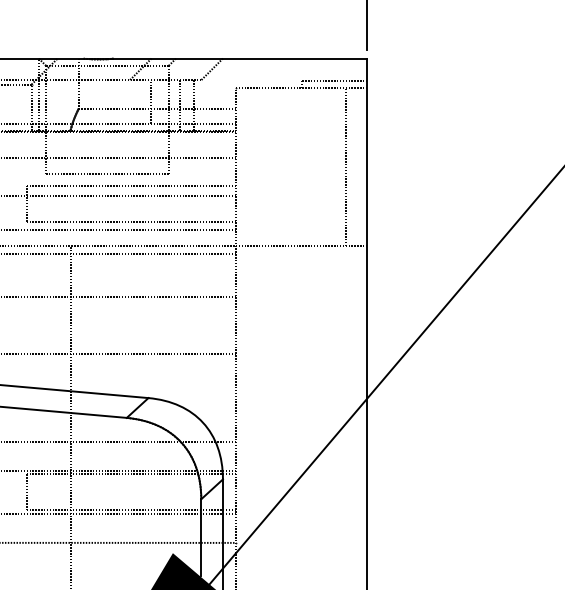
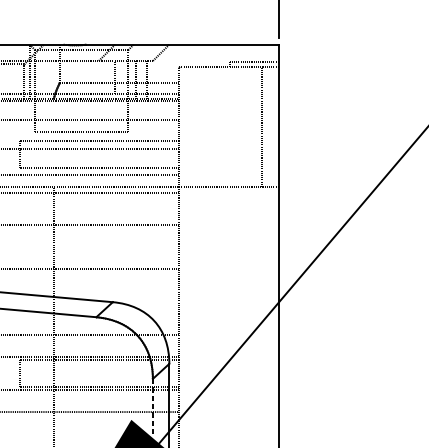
line: (201, 537) -> (153, 407), solid -> dashed

